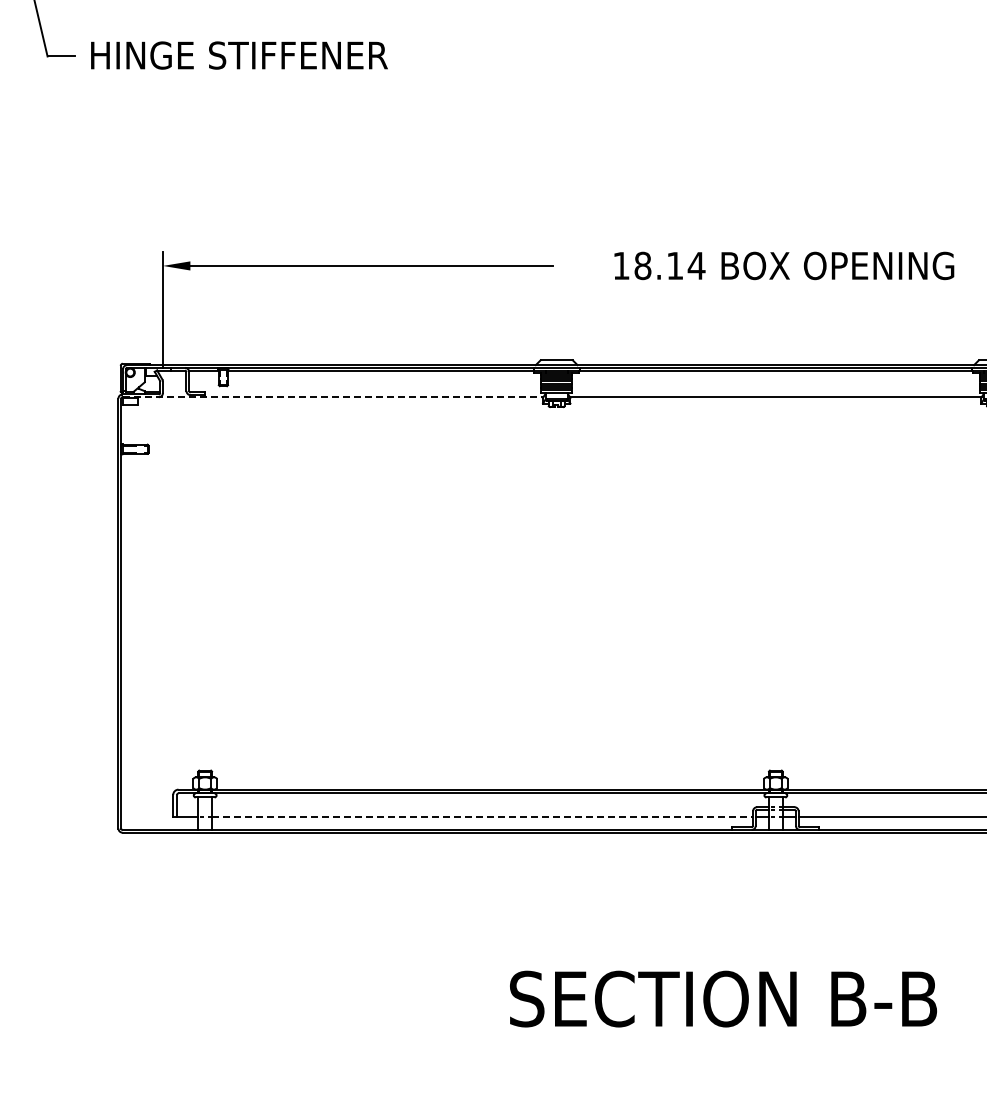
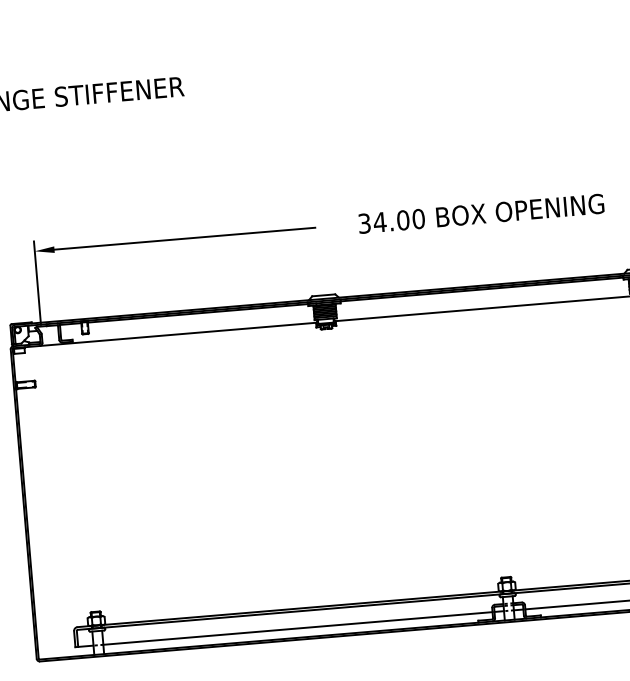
text: (659, 265) -> (391, 221), 18.14 -> 34.00
line: (333, 397) -> (165, 335), dashed -> solid
line: (483, 817) -> (298, 628), dashed -> solid

